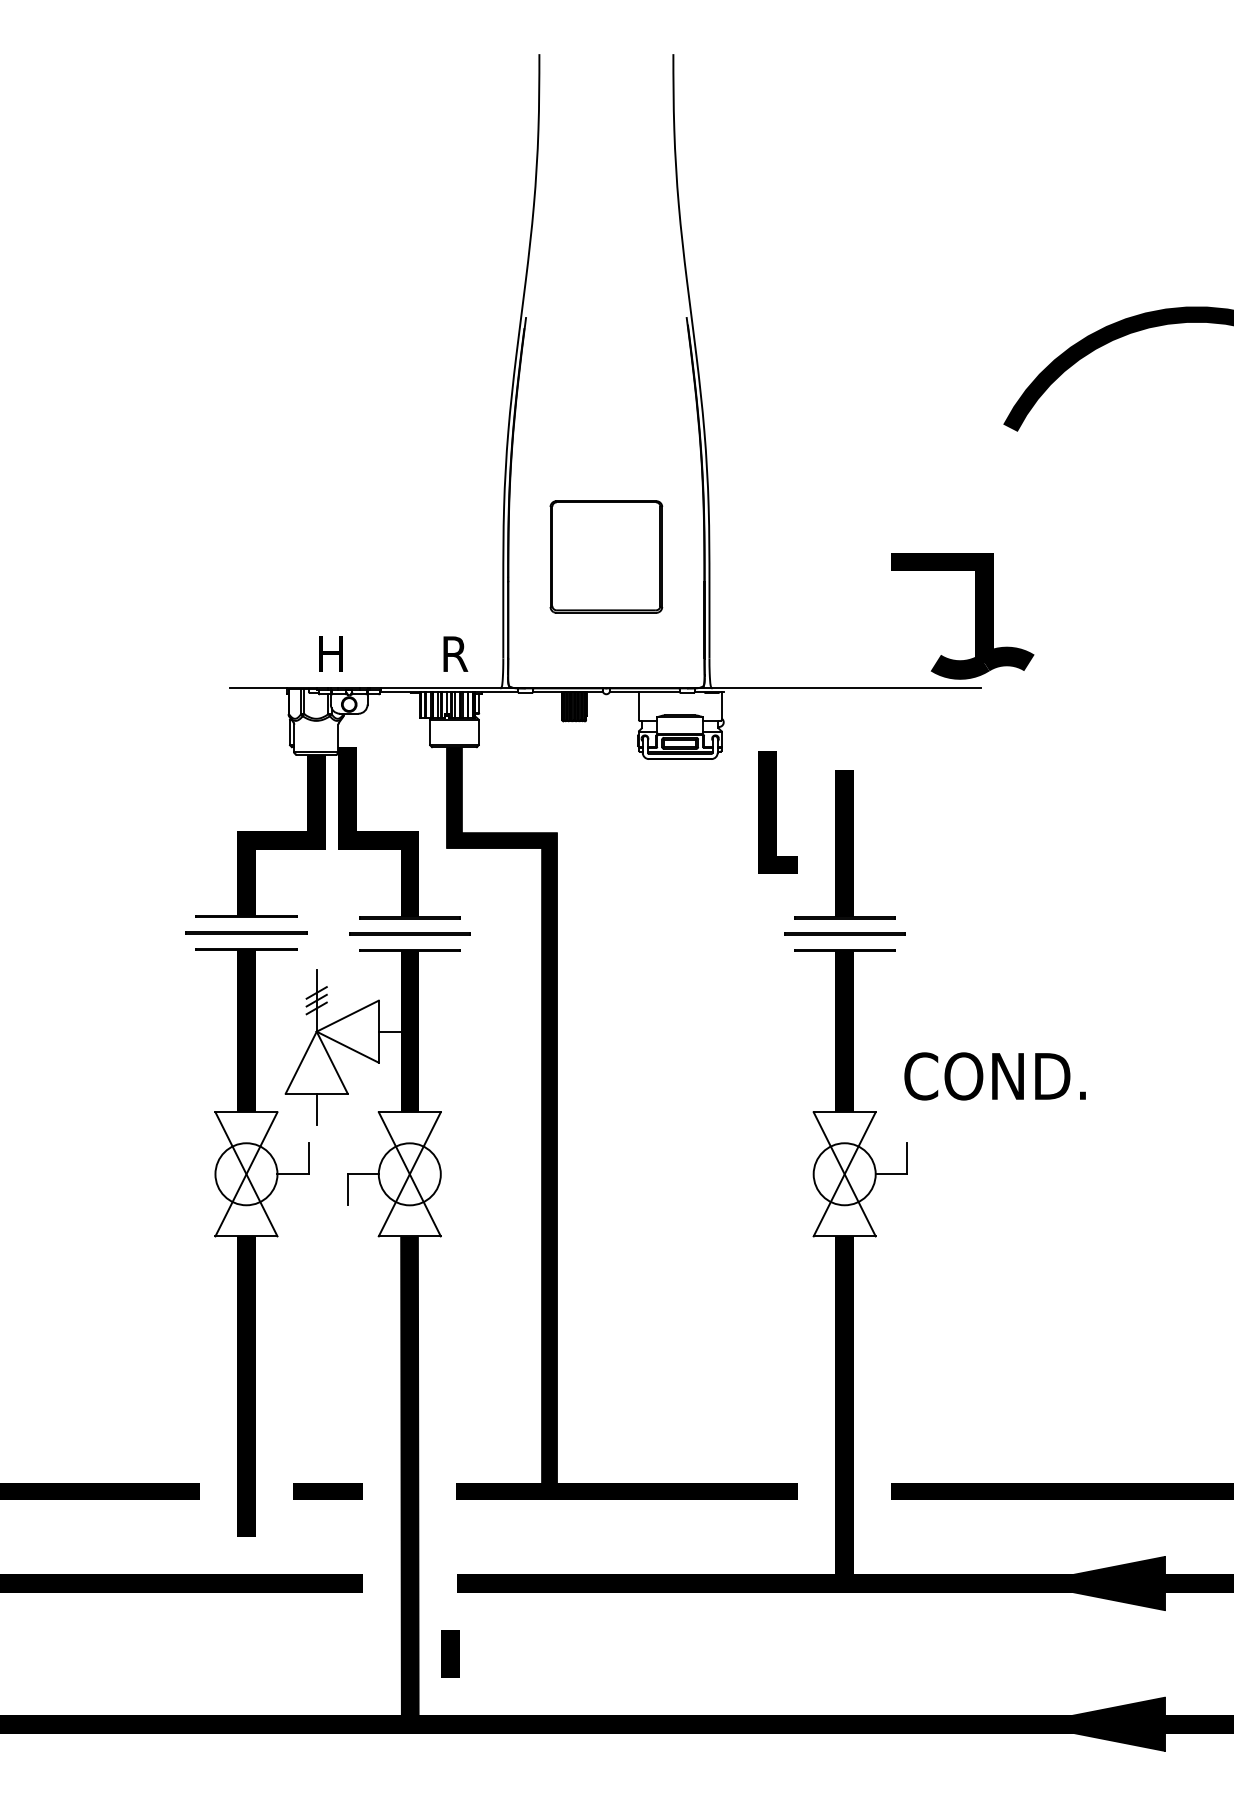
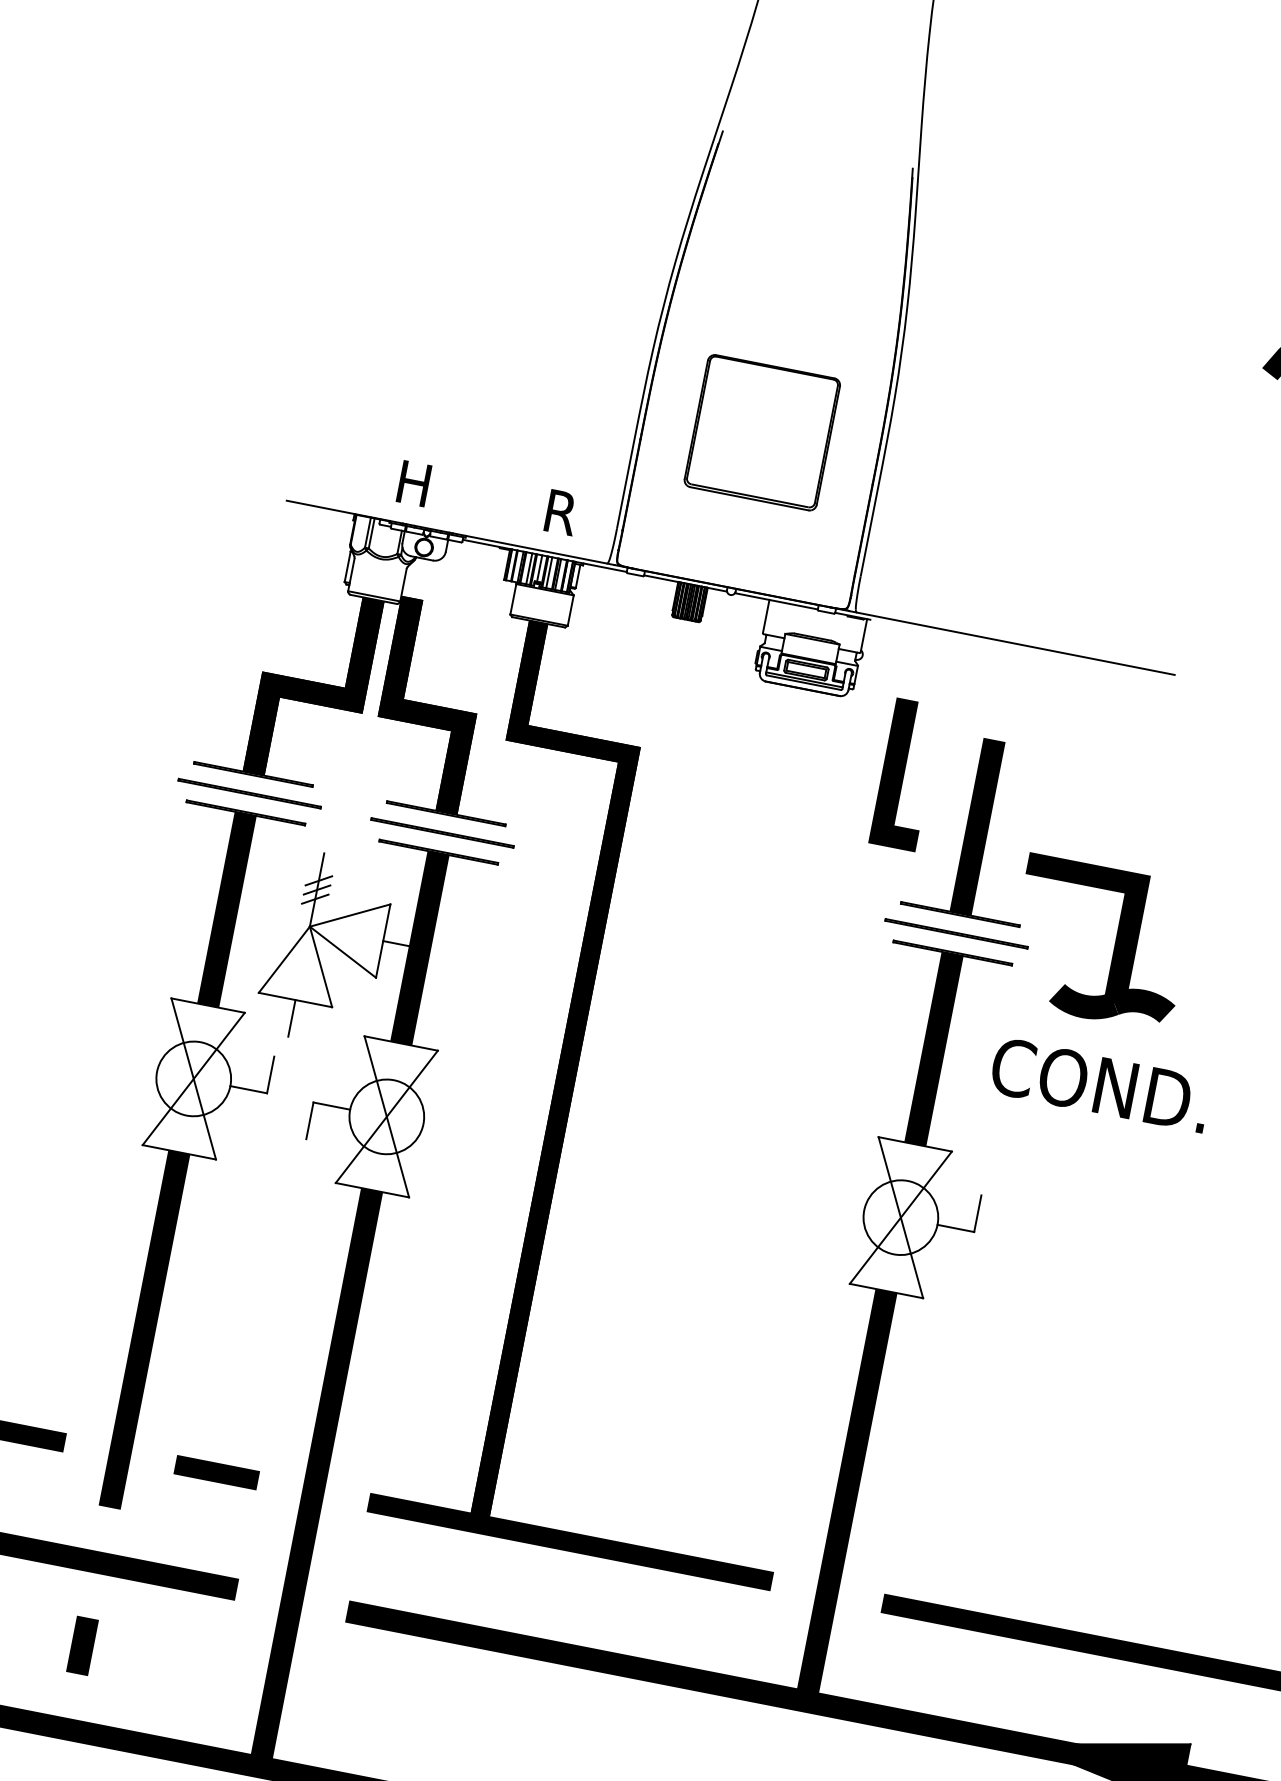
part: (975, 616) -> (1114, 946), moved
text: (994, 1076) -> (1099, 1085), moved
line: (450, 1653) -> (82, 1645), moved

